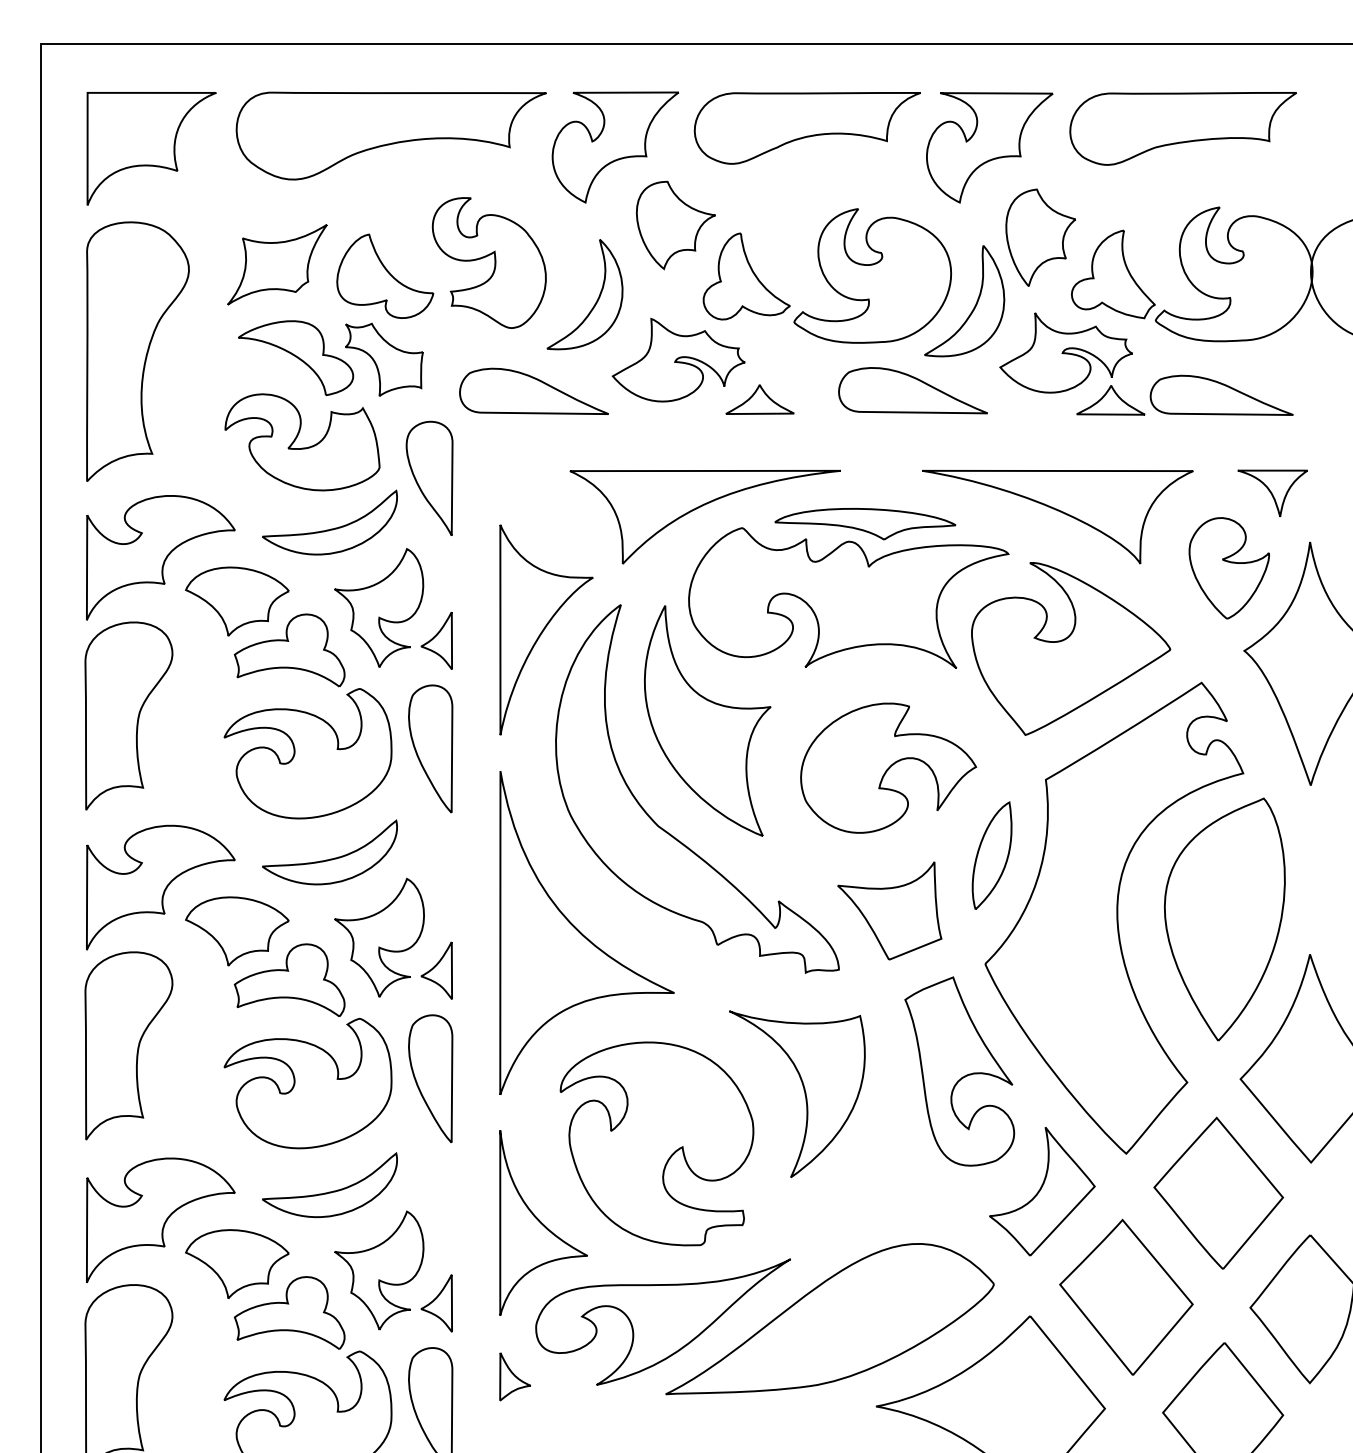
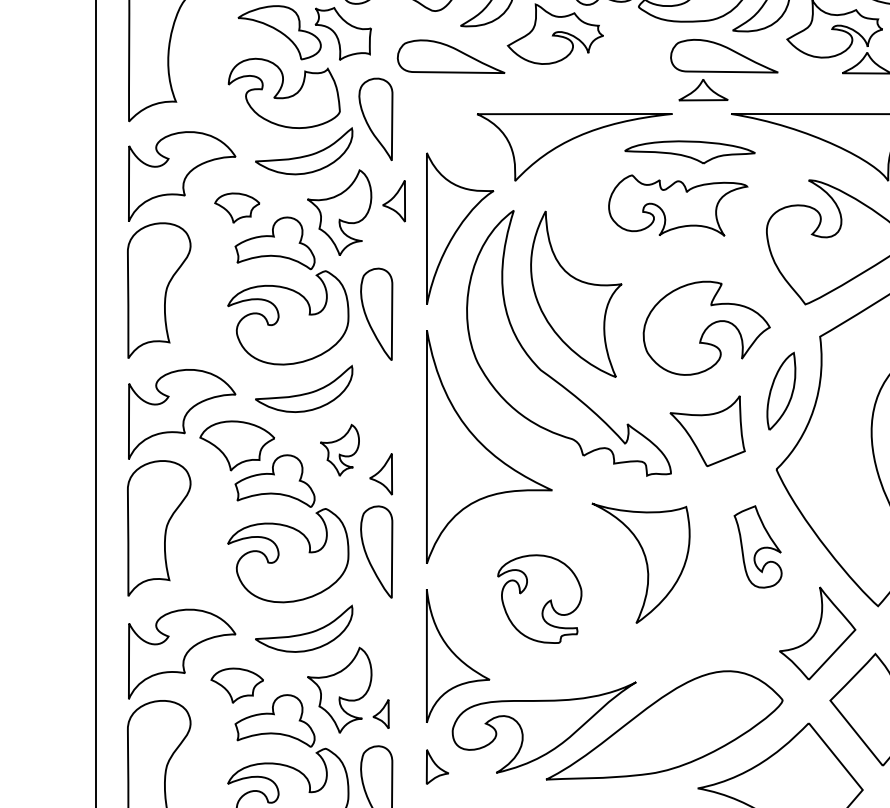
part: (759, 399) -> (703, 89), moved
part: (848, 597) -> (677, 205), size x0.6
part: (237, 601) -> (237, 208), size x0.6
part: (436, 640) -> (393, 200), moved
part: (379, 937) -> (339, 450), size x0.6
part: (959, 1071) -> (757, 546), size x0.6
part: (656, 1143) -> (539, 598), size x0.6
part: (237, 1263) -> (237, 685), size x0.7
part: (436, 1303) -> (380, 714), size x0.7

